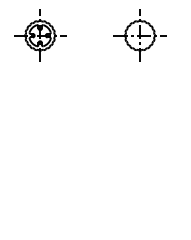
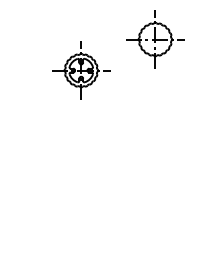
part: (40, 35) -> (81, 70), moved

